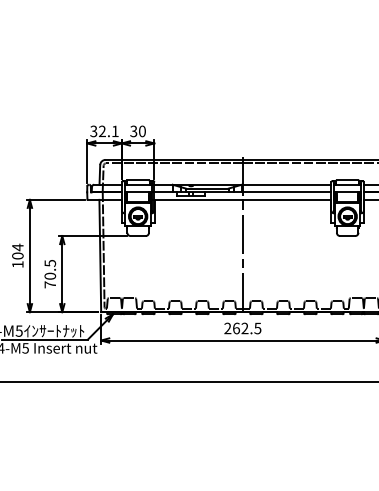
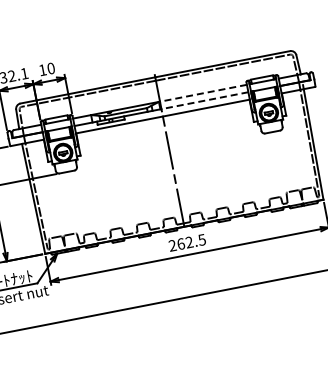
text: (133, 131) -> (42, 70), 30 -> 10
line: (286, 184) -> (202, 93), solid -> dashed
line: (286, 192) -> (204, 101), solid -> dashed

